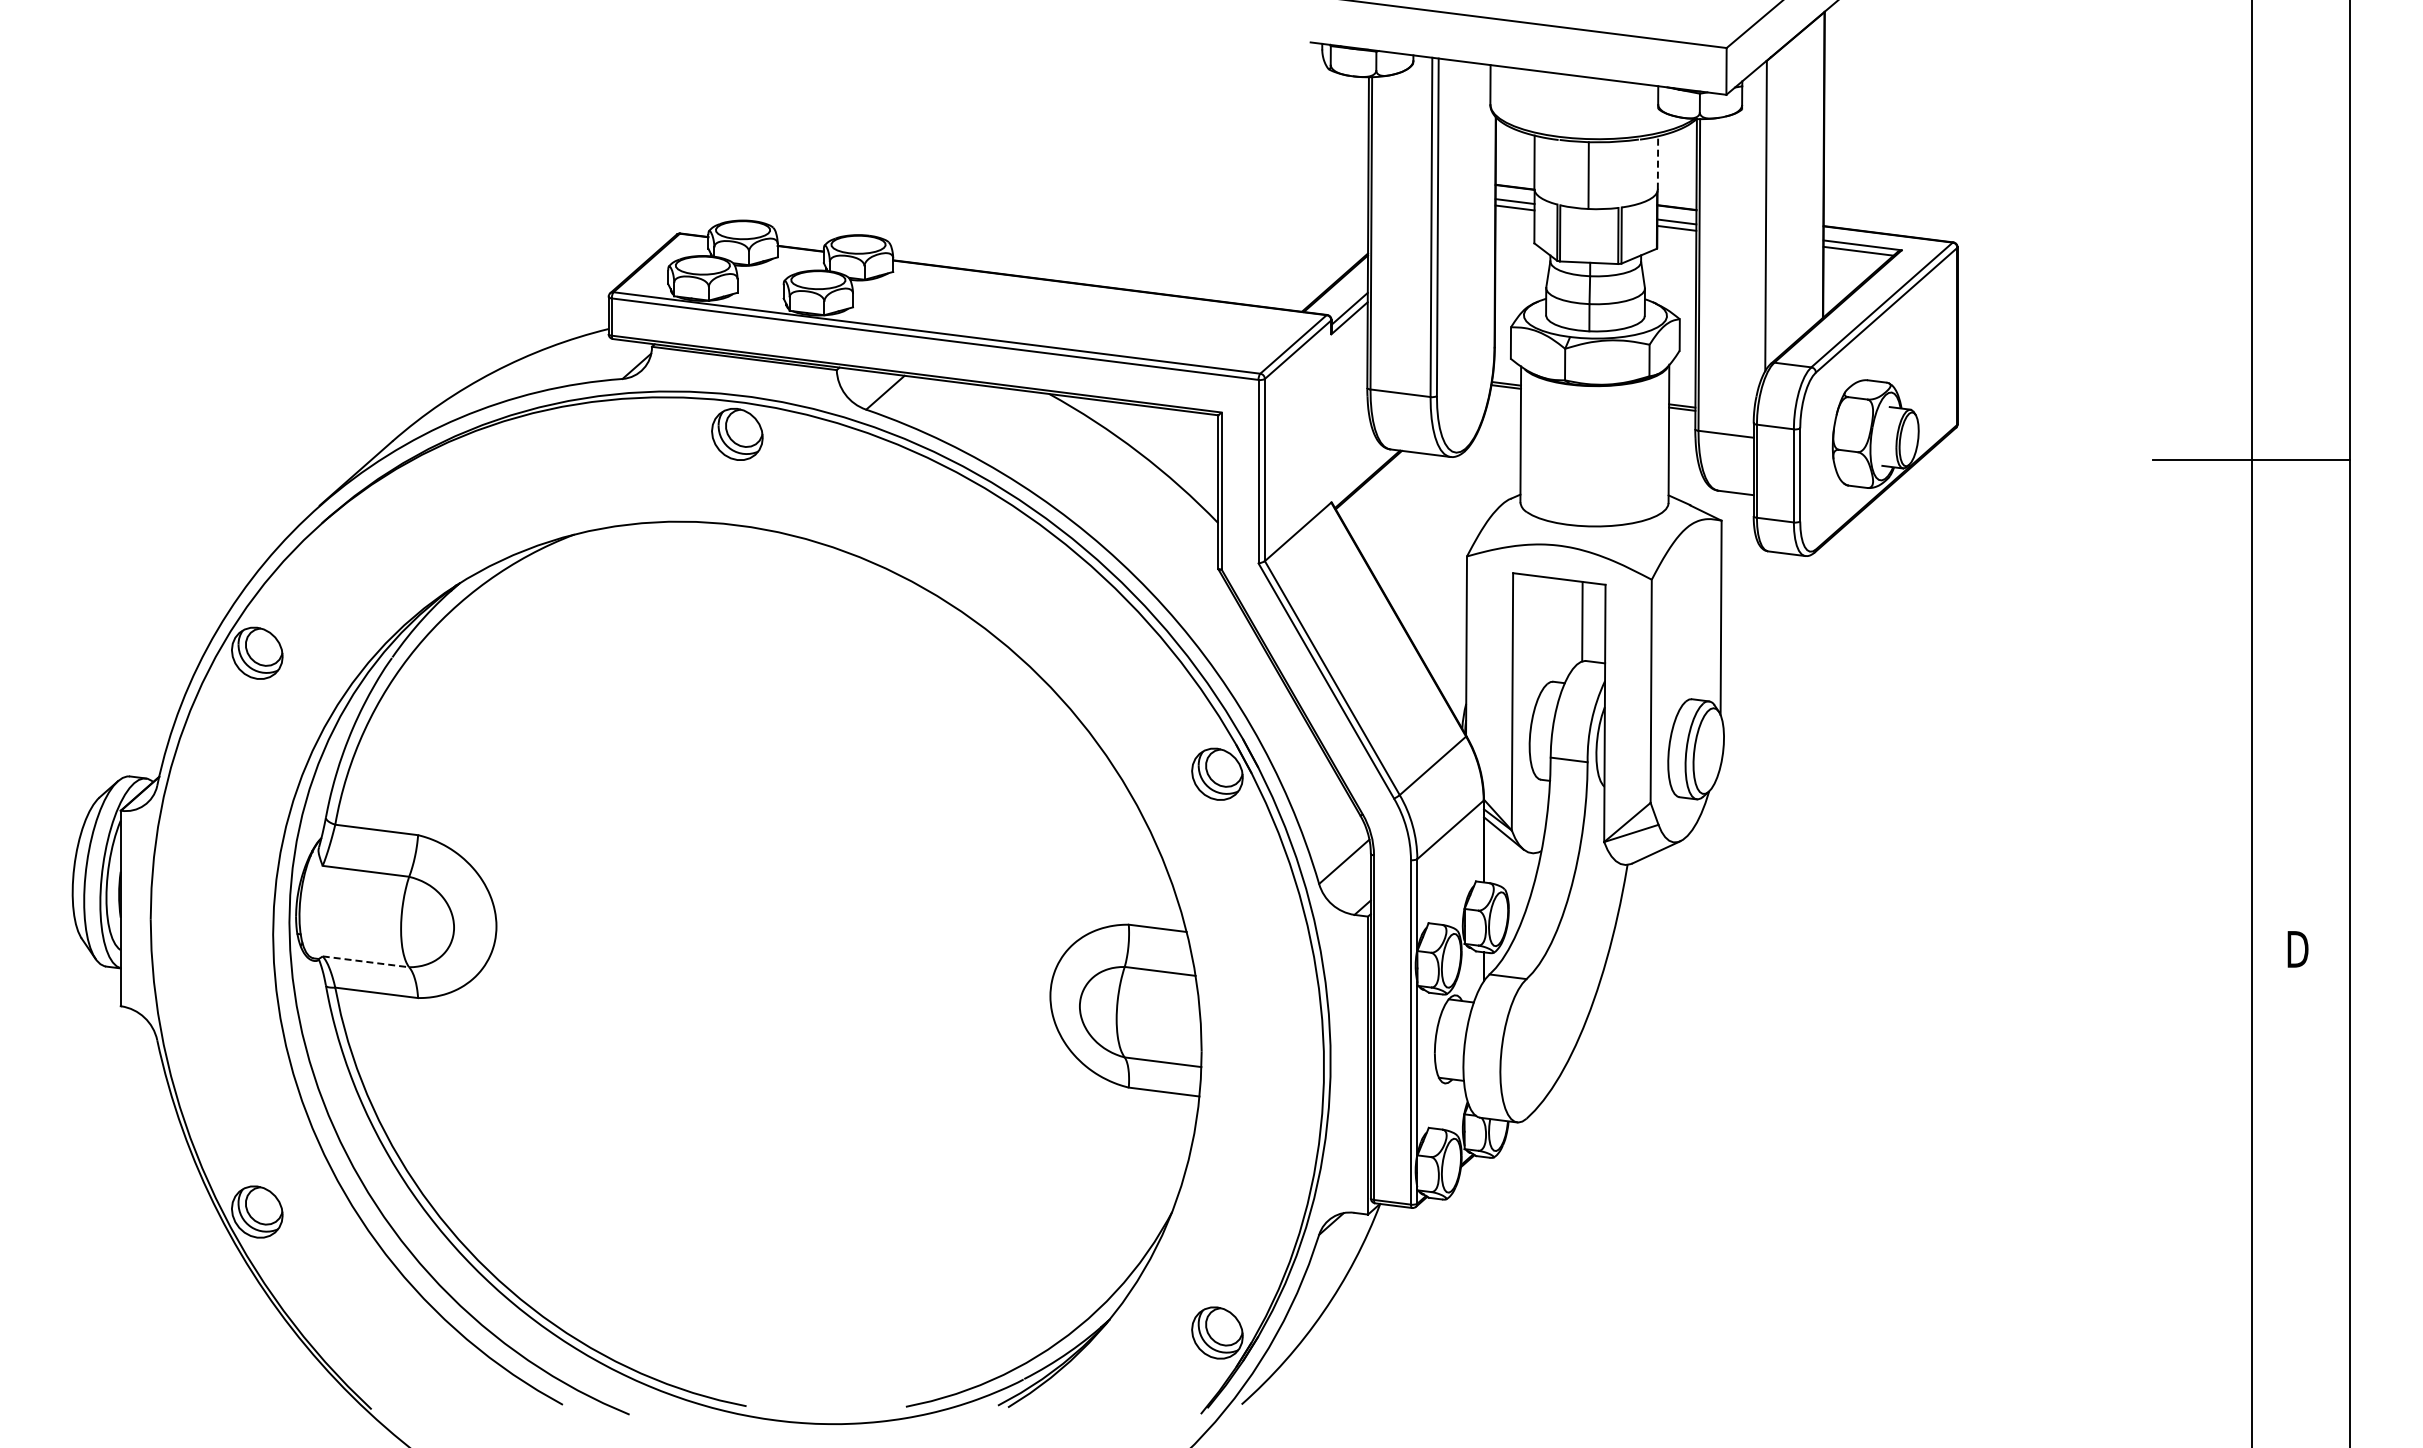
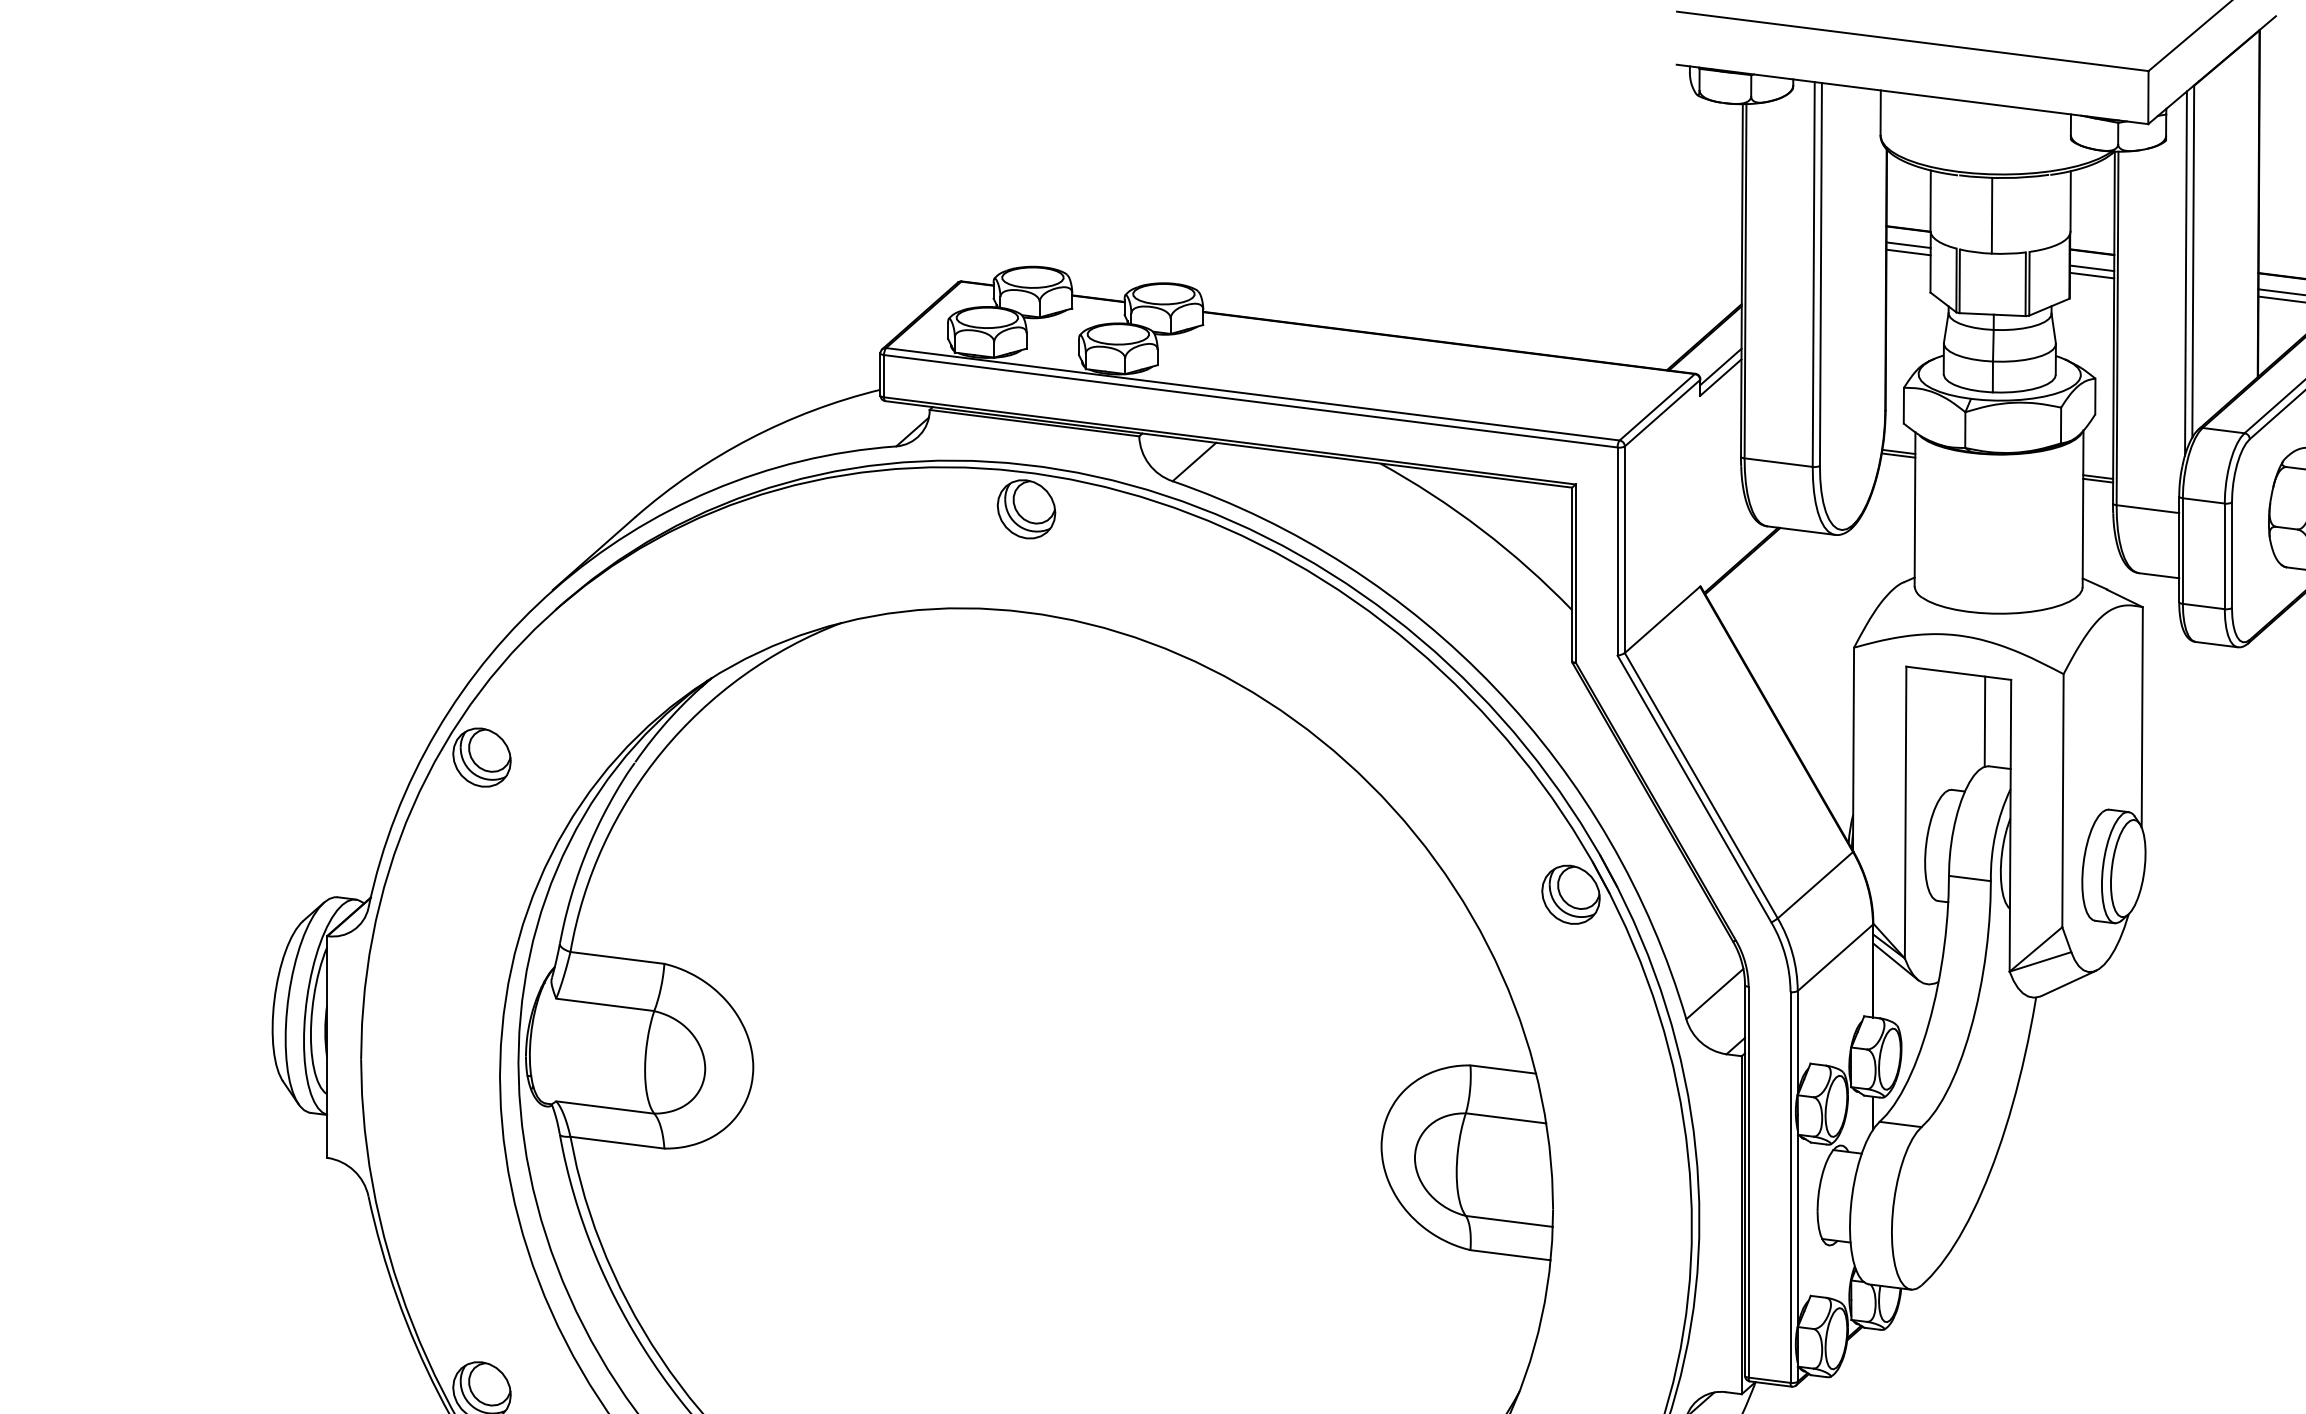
line: (1657, 163) -> (2070, 202), dashed -> solid
line: (1759, 226) -> (2185, 273), added
line: (365, 961) -> (604, 1107), dashed -> solid

